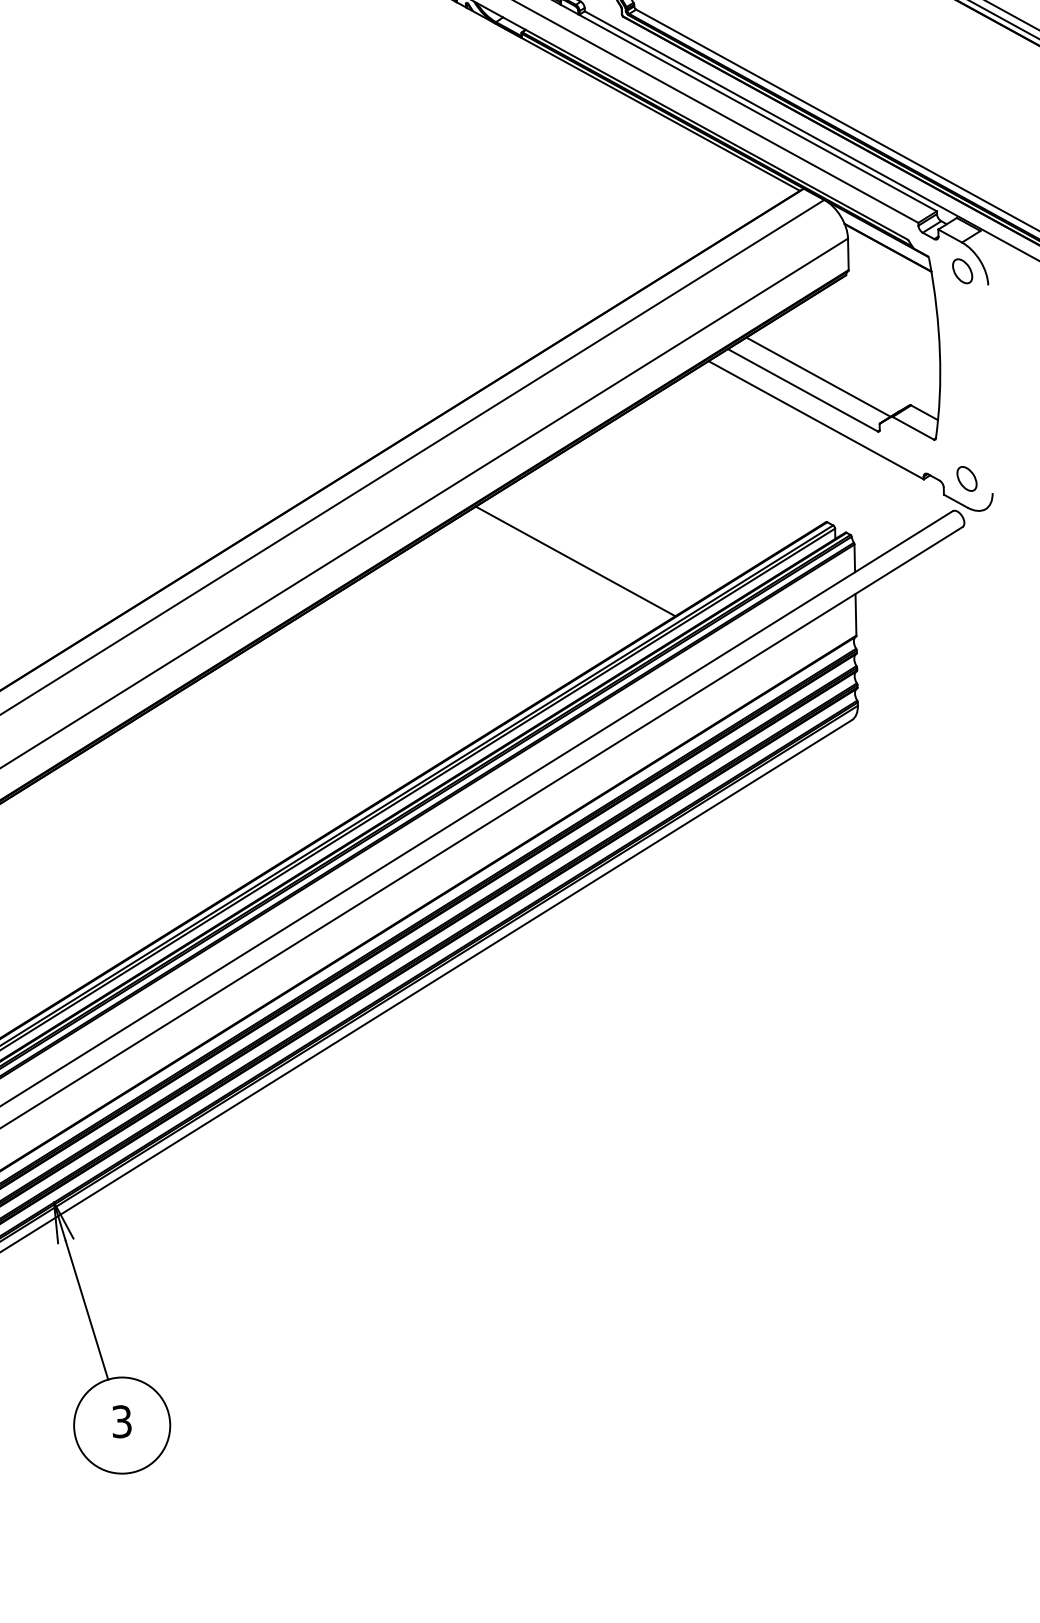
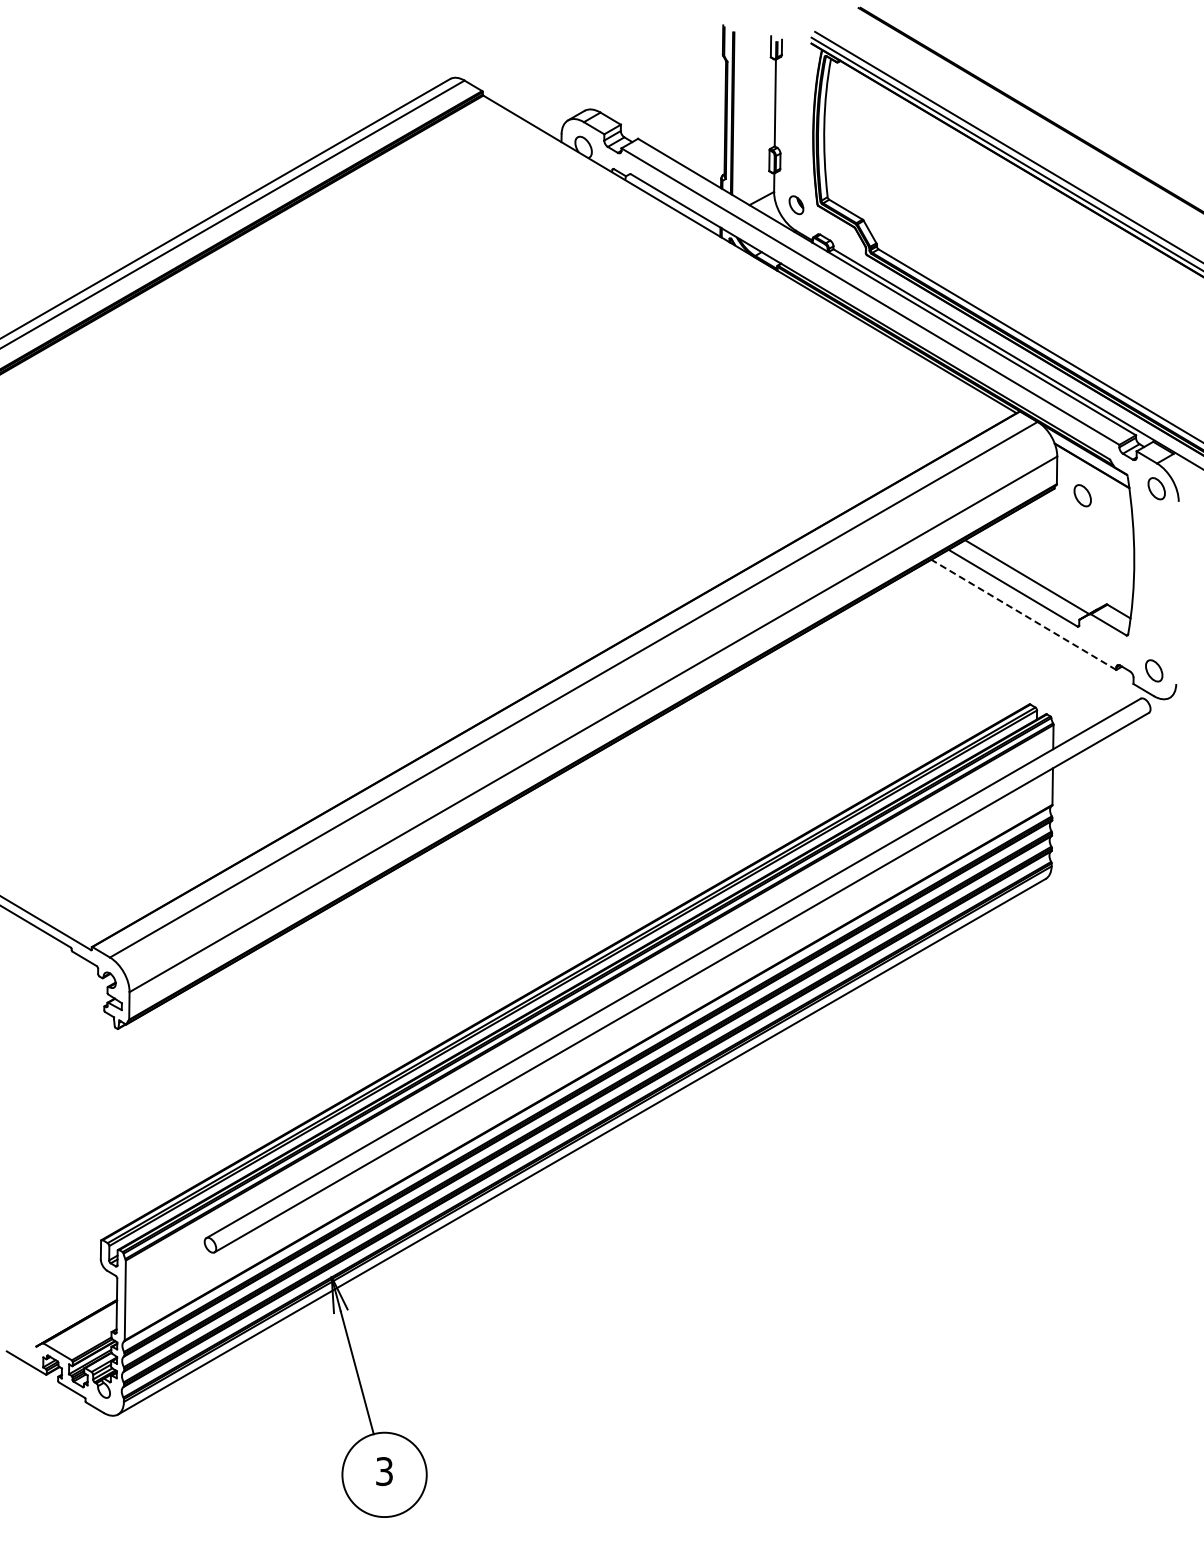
part: (878, 281) -> (1082, 495), added
line: (815, 419) -> (1023, 614), solid -> dashed
line: (575, 561) -> (808, 731), removed

